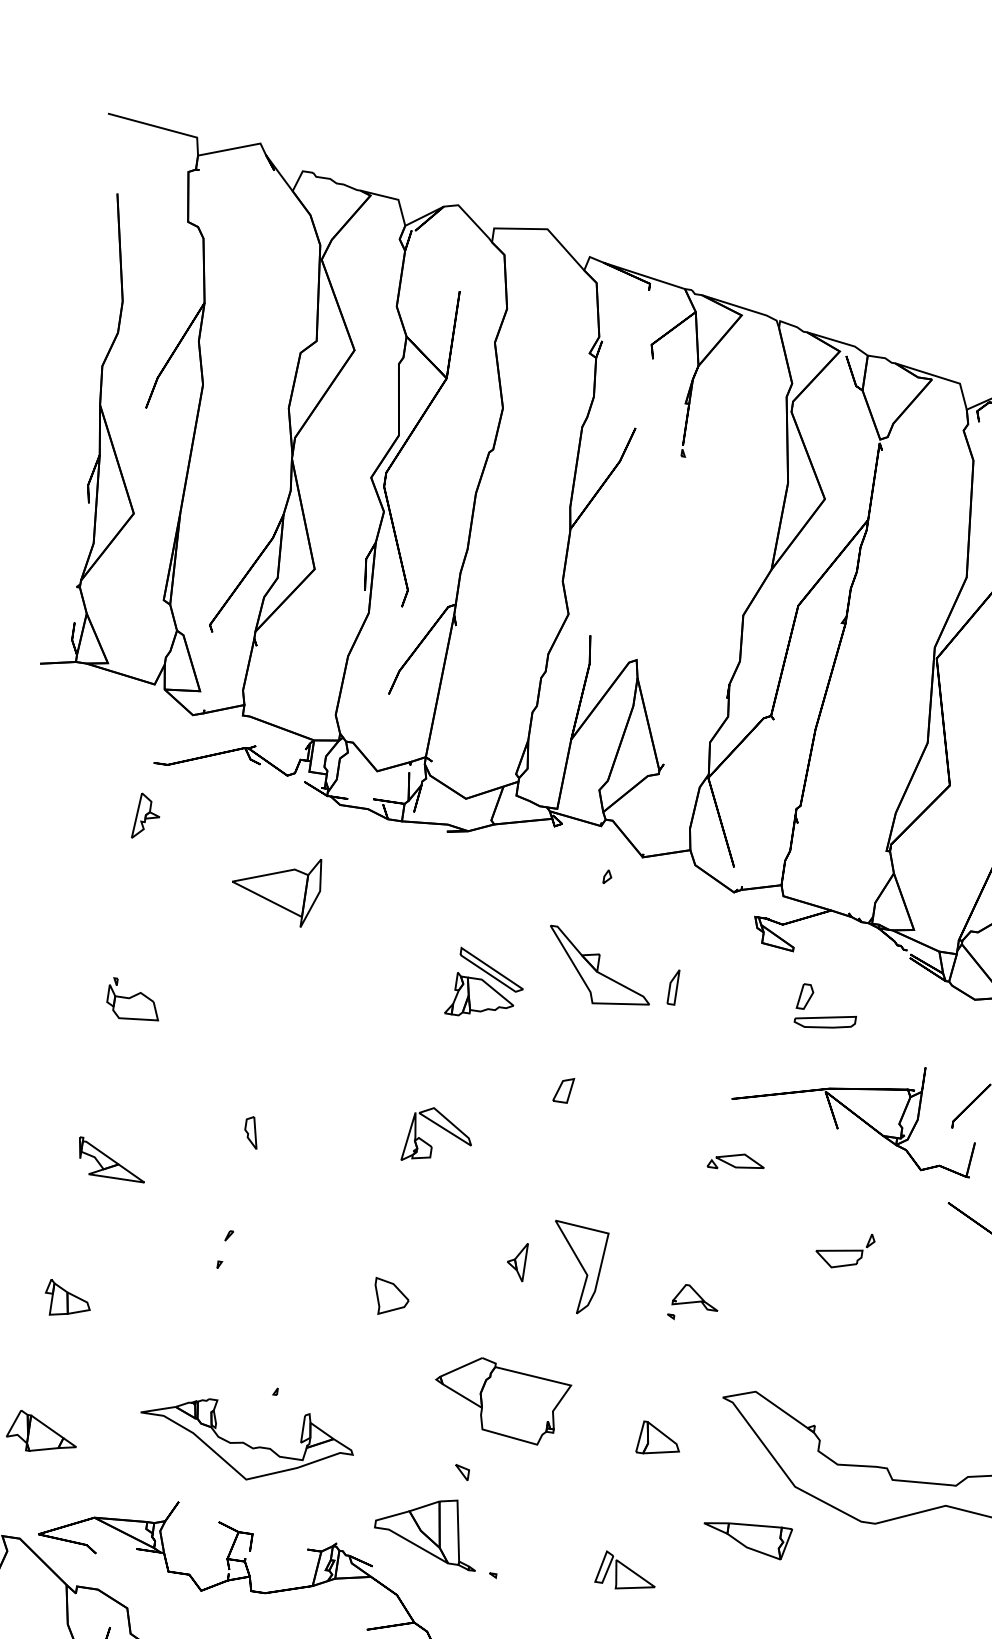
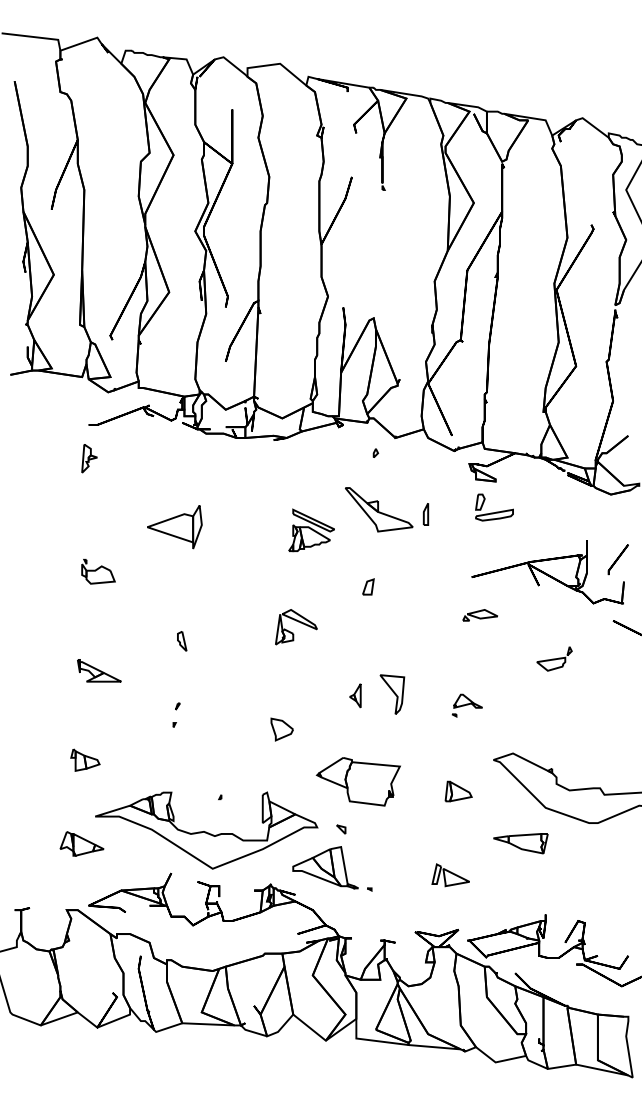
part: (275, 888) -> (174, 527), moved
part: (826, 1008) -> (494, 507), moved
part: (576, 1268) -> (392, 694), size x0.71
part: (245, 1441) -> (206, 830), size x1.67

